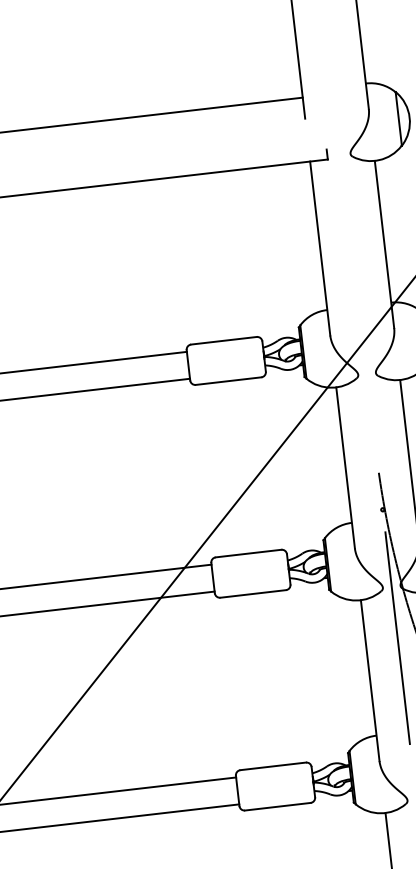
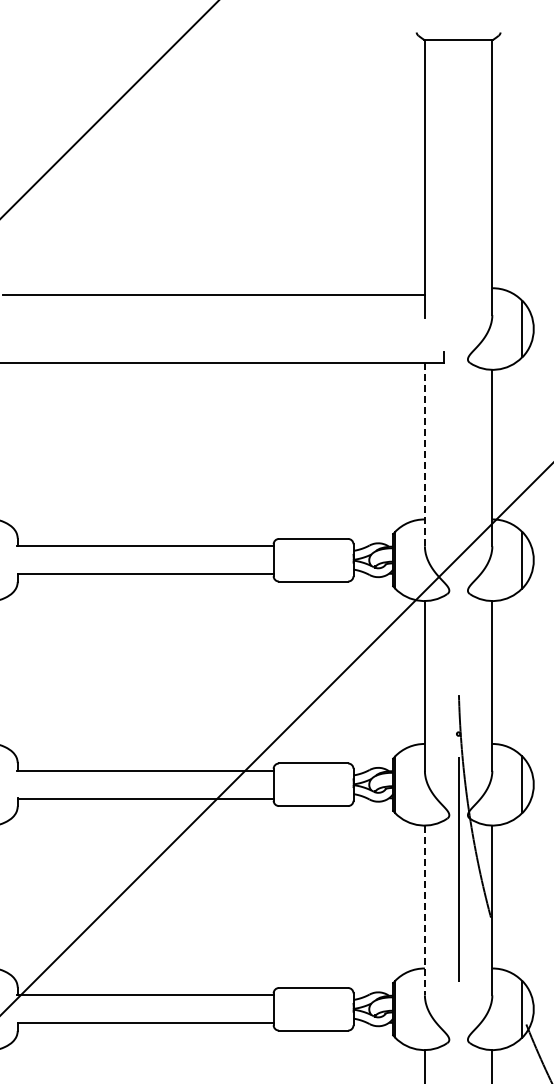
line: (319, 248) -> (424, 454), solid -> dashed
line: (369, 680) -> (424, 910), solid -> dashed

